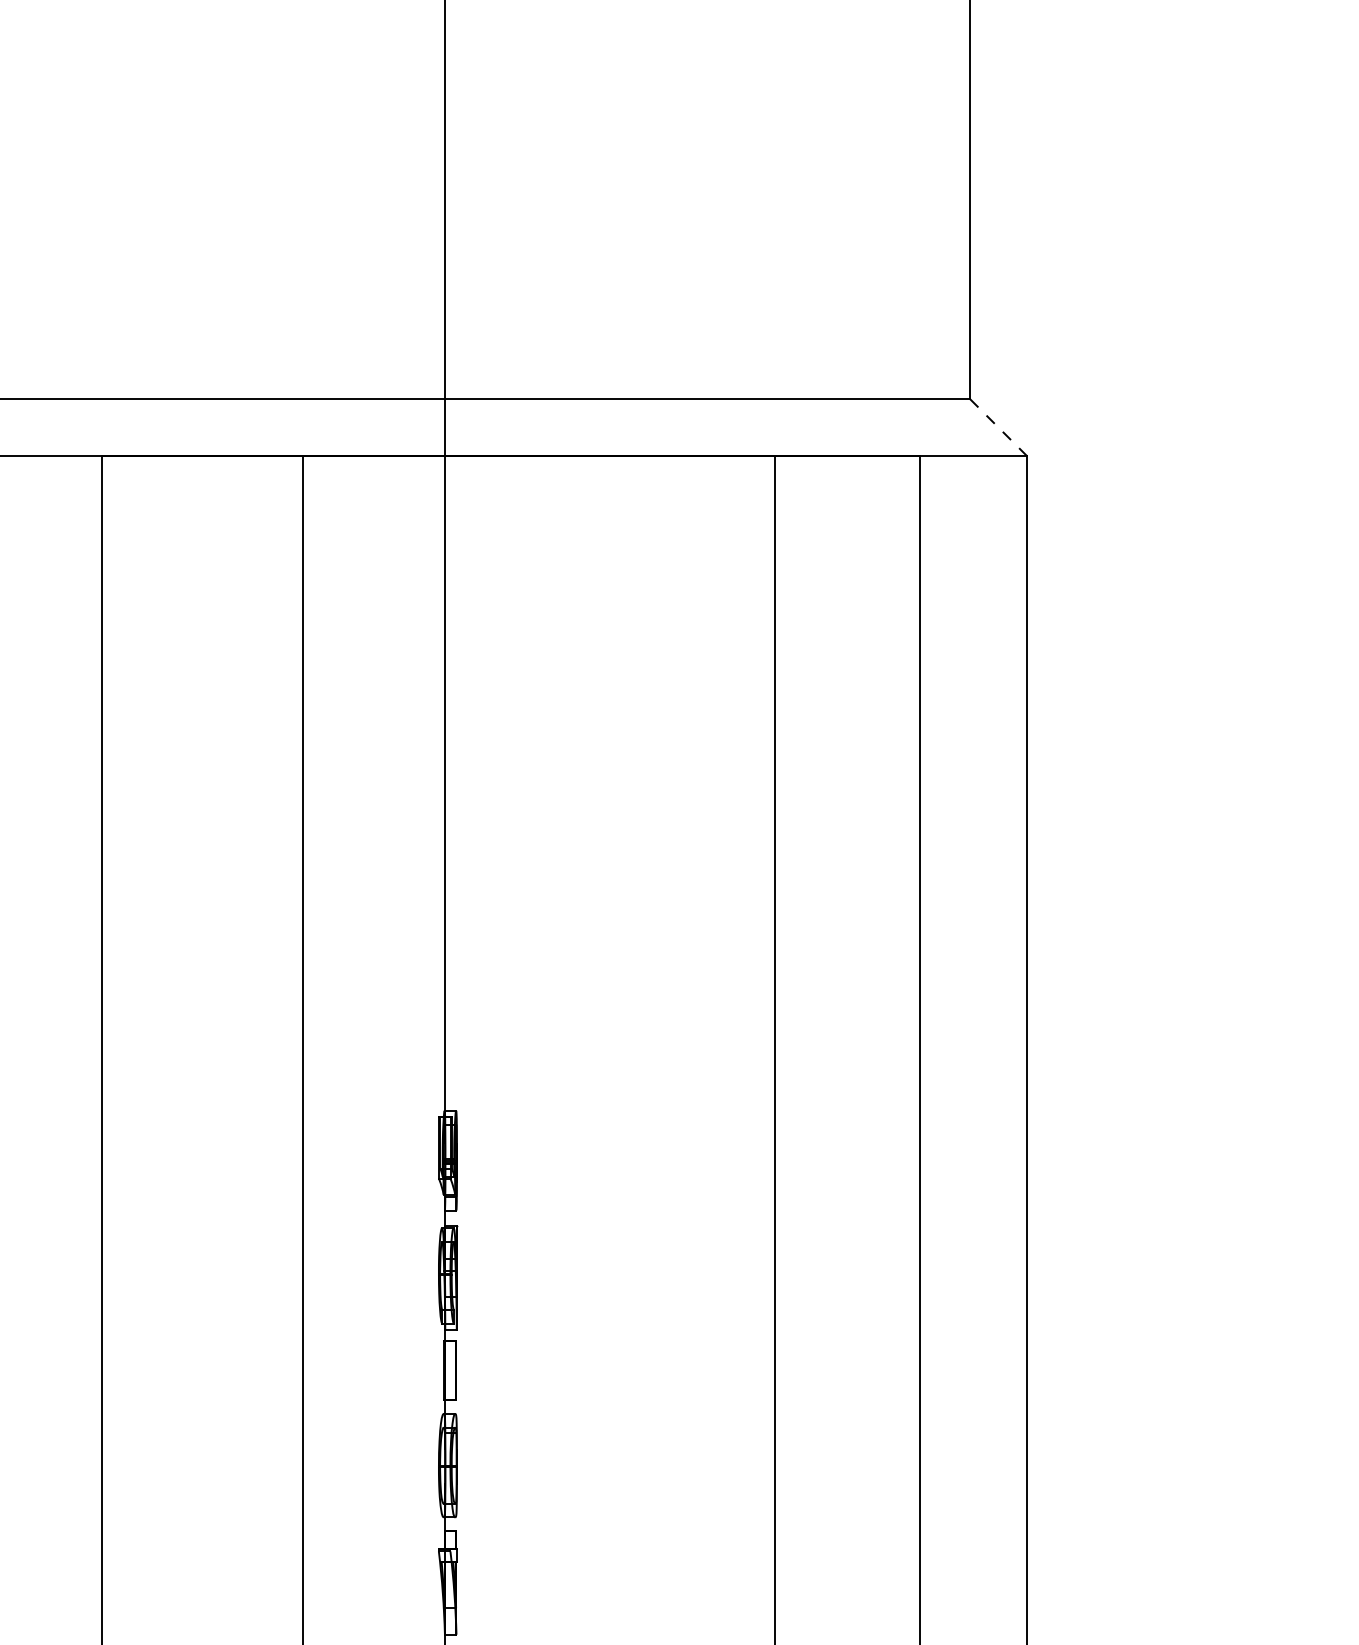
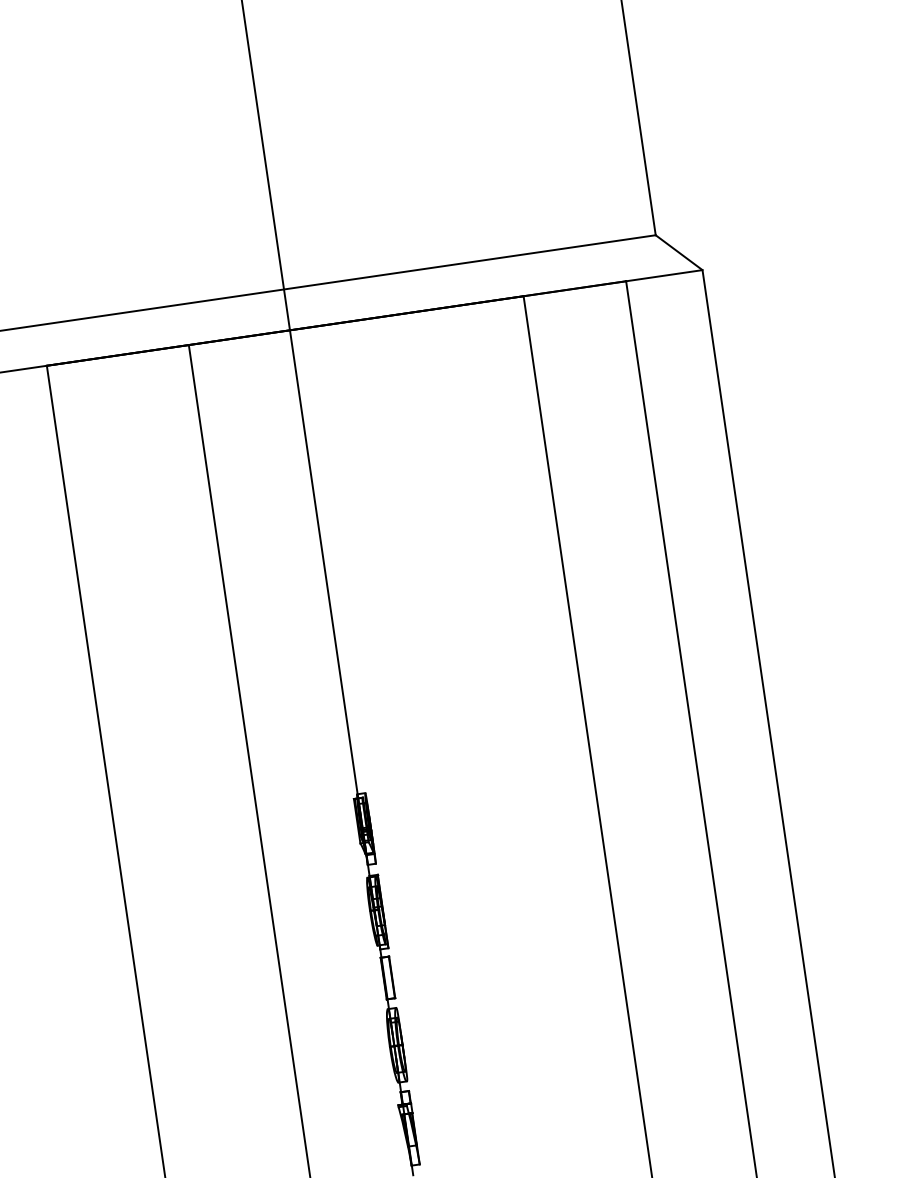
line: (998, 427) -> (679, 252), dashed -> solid

